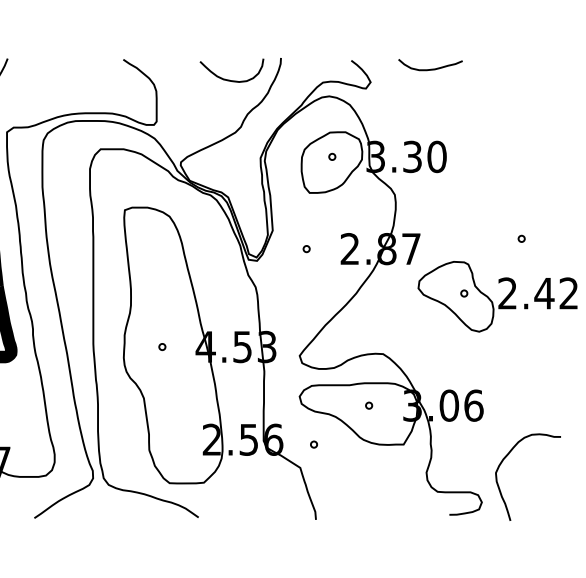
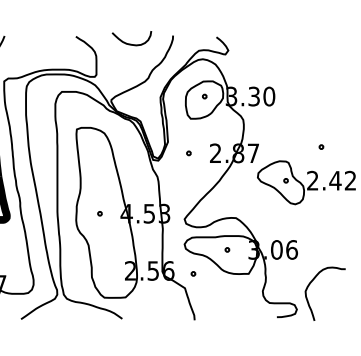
curve: (432, 67) -> (266, 41), removed
curve: (231, 78) -> (131, 43), moved

